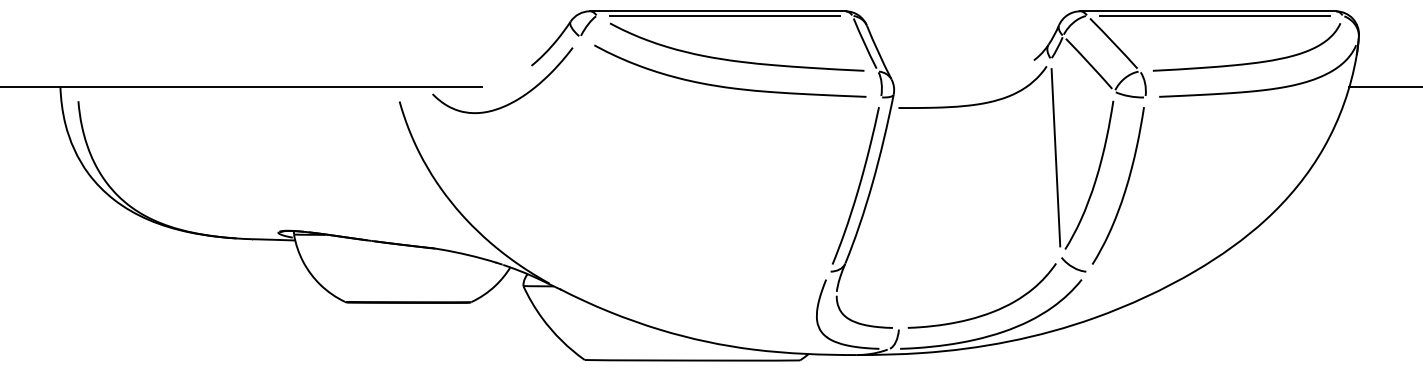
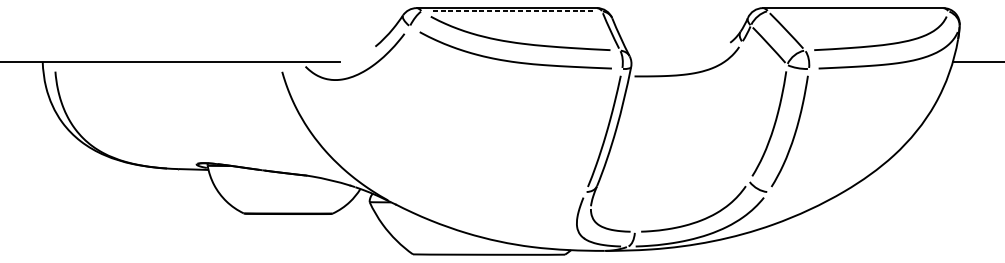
line: (724, 15) -> (511, 11), solid -> dashed
line: (1215, 15) -> (858, 11), removed
line: (1055, 157) -> (745, 111), removed

